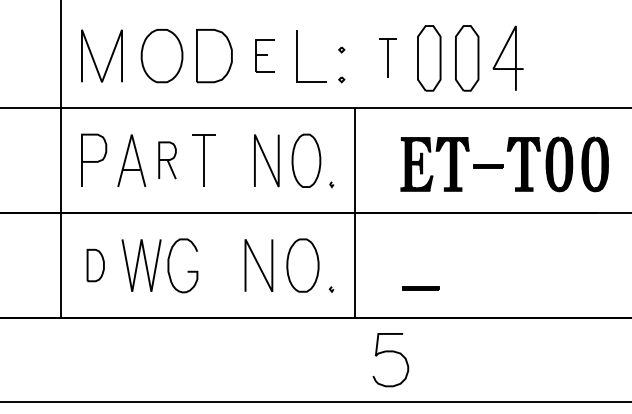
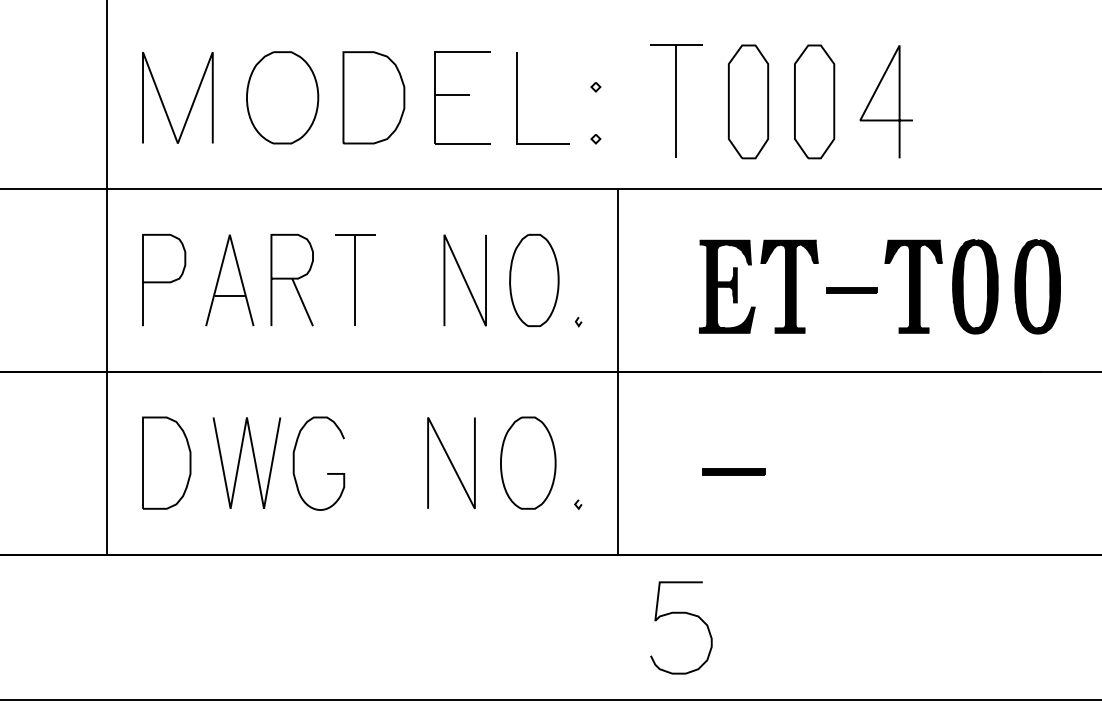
part: (264, 55) -> (461, 96), size x1.67
part: (387, 57) -> (675, 100), size x1.67
part: (167, 160) -> (292, 279), size x1.43
part: (95, 265) -> (166, 462), size x1.67
line: (420, 288) -> (733, 471), moved

